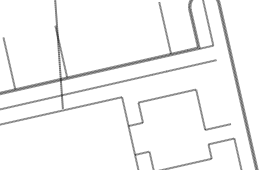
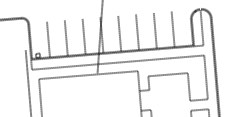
line: (137, 33) -> (154, 30), added
line: (113, 38) -> (137, 31), added
line: (86, 45) -> (119, 33), added
line: (34, 57) -> (83, 36), added
line: (223, 92) -> (205, 77), added

